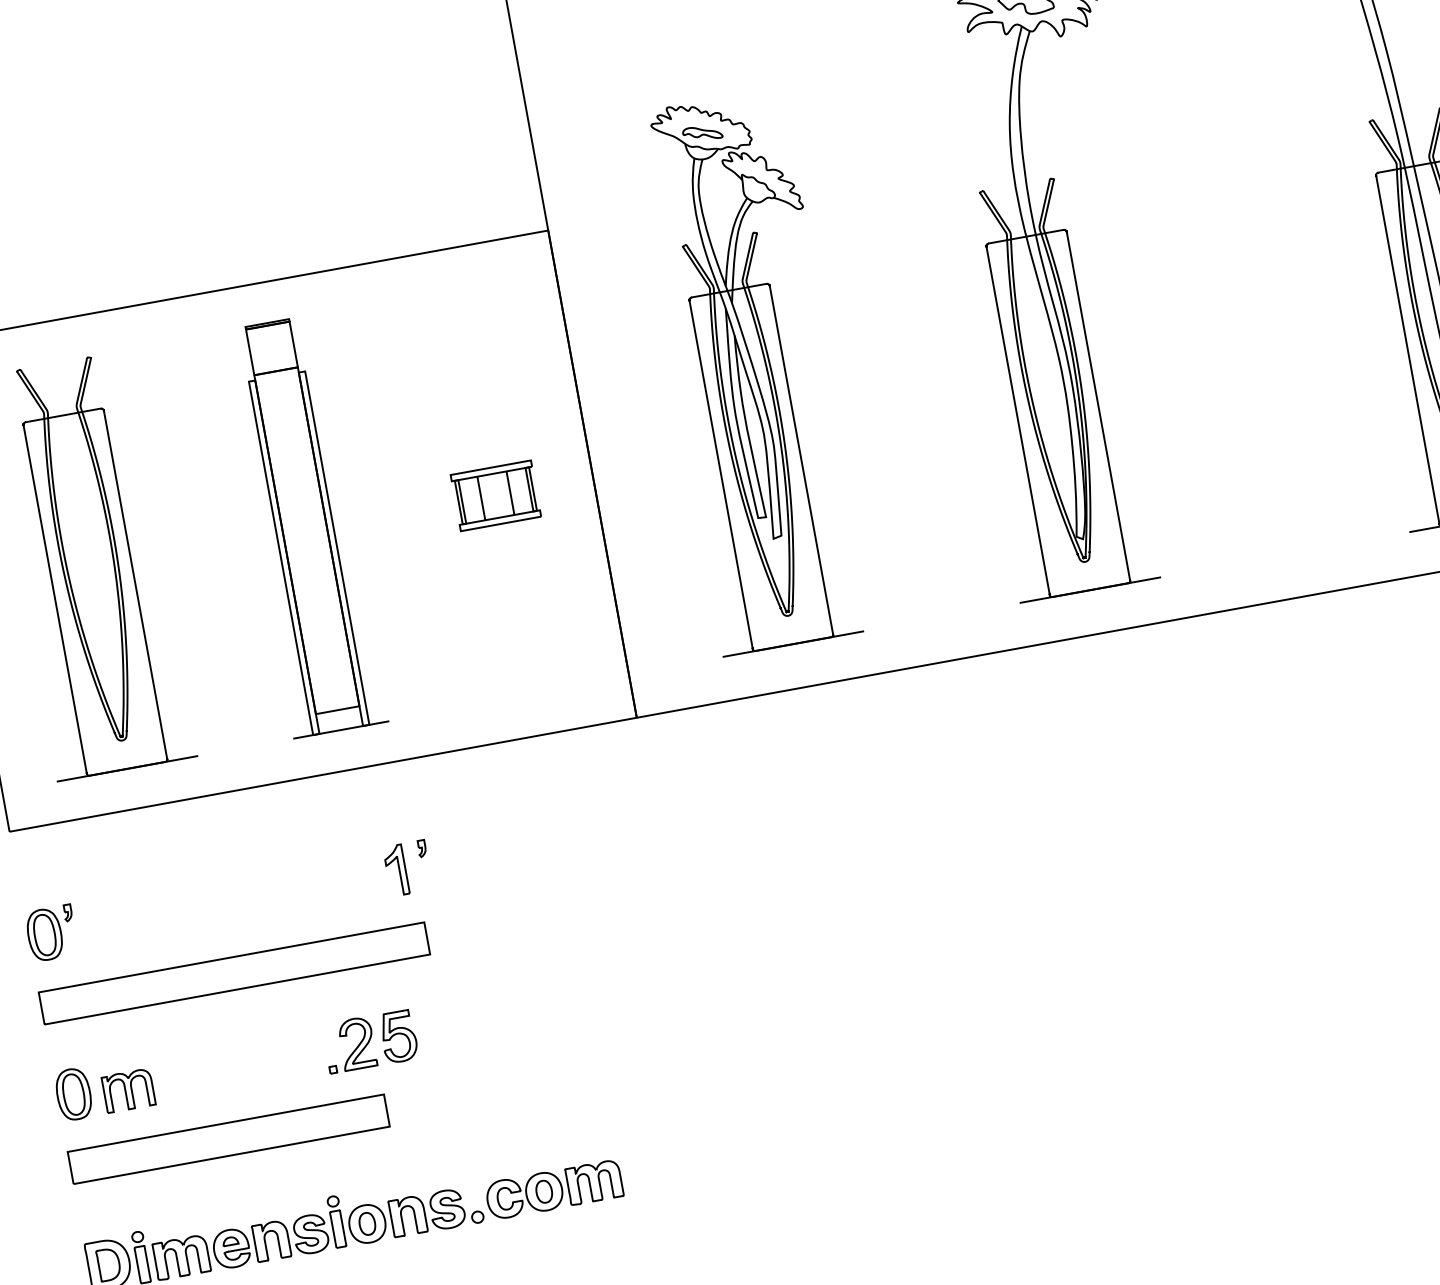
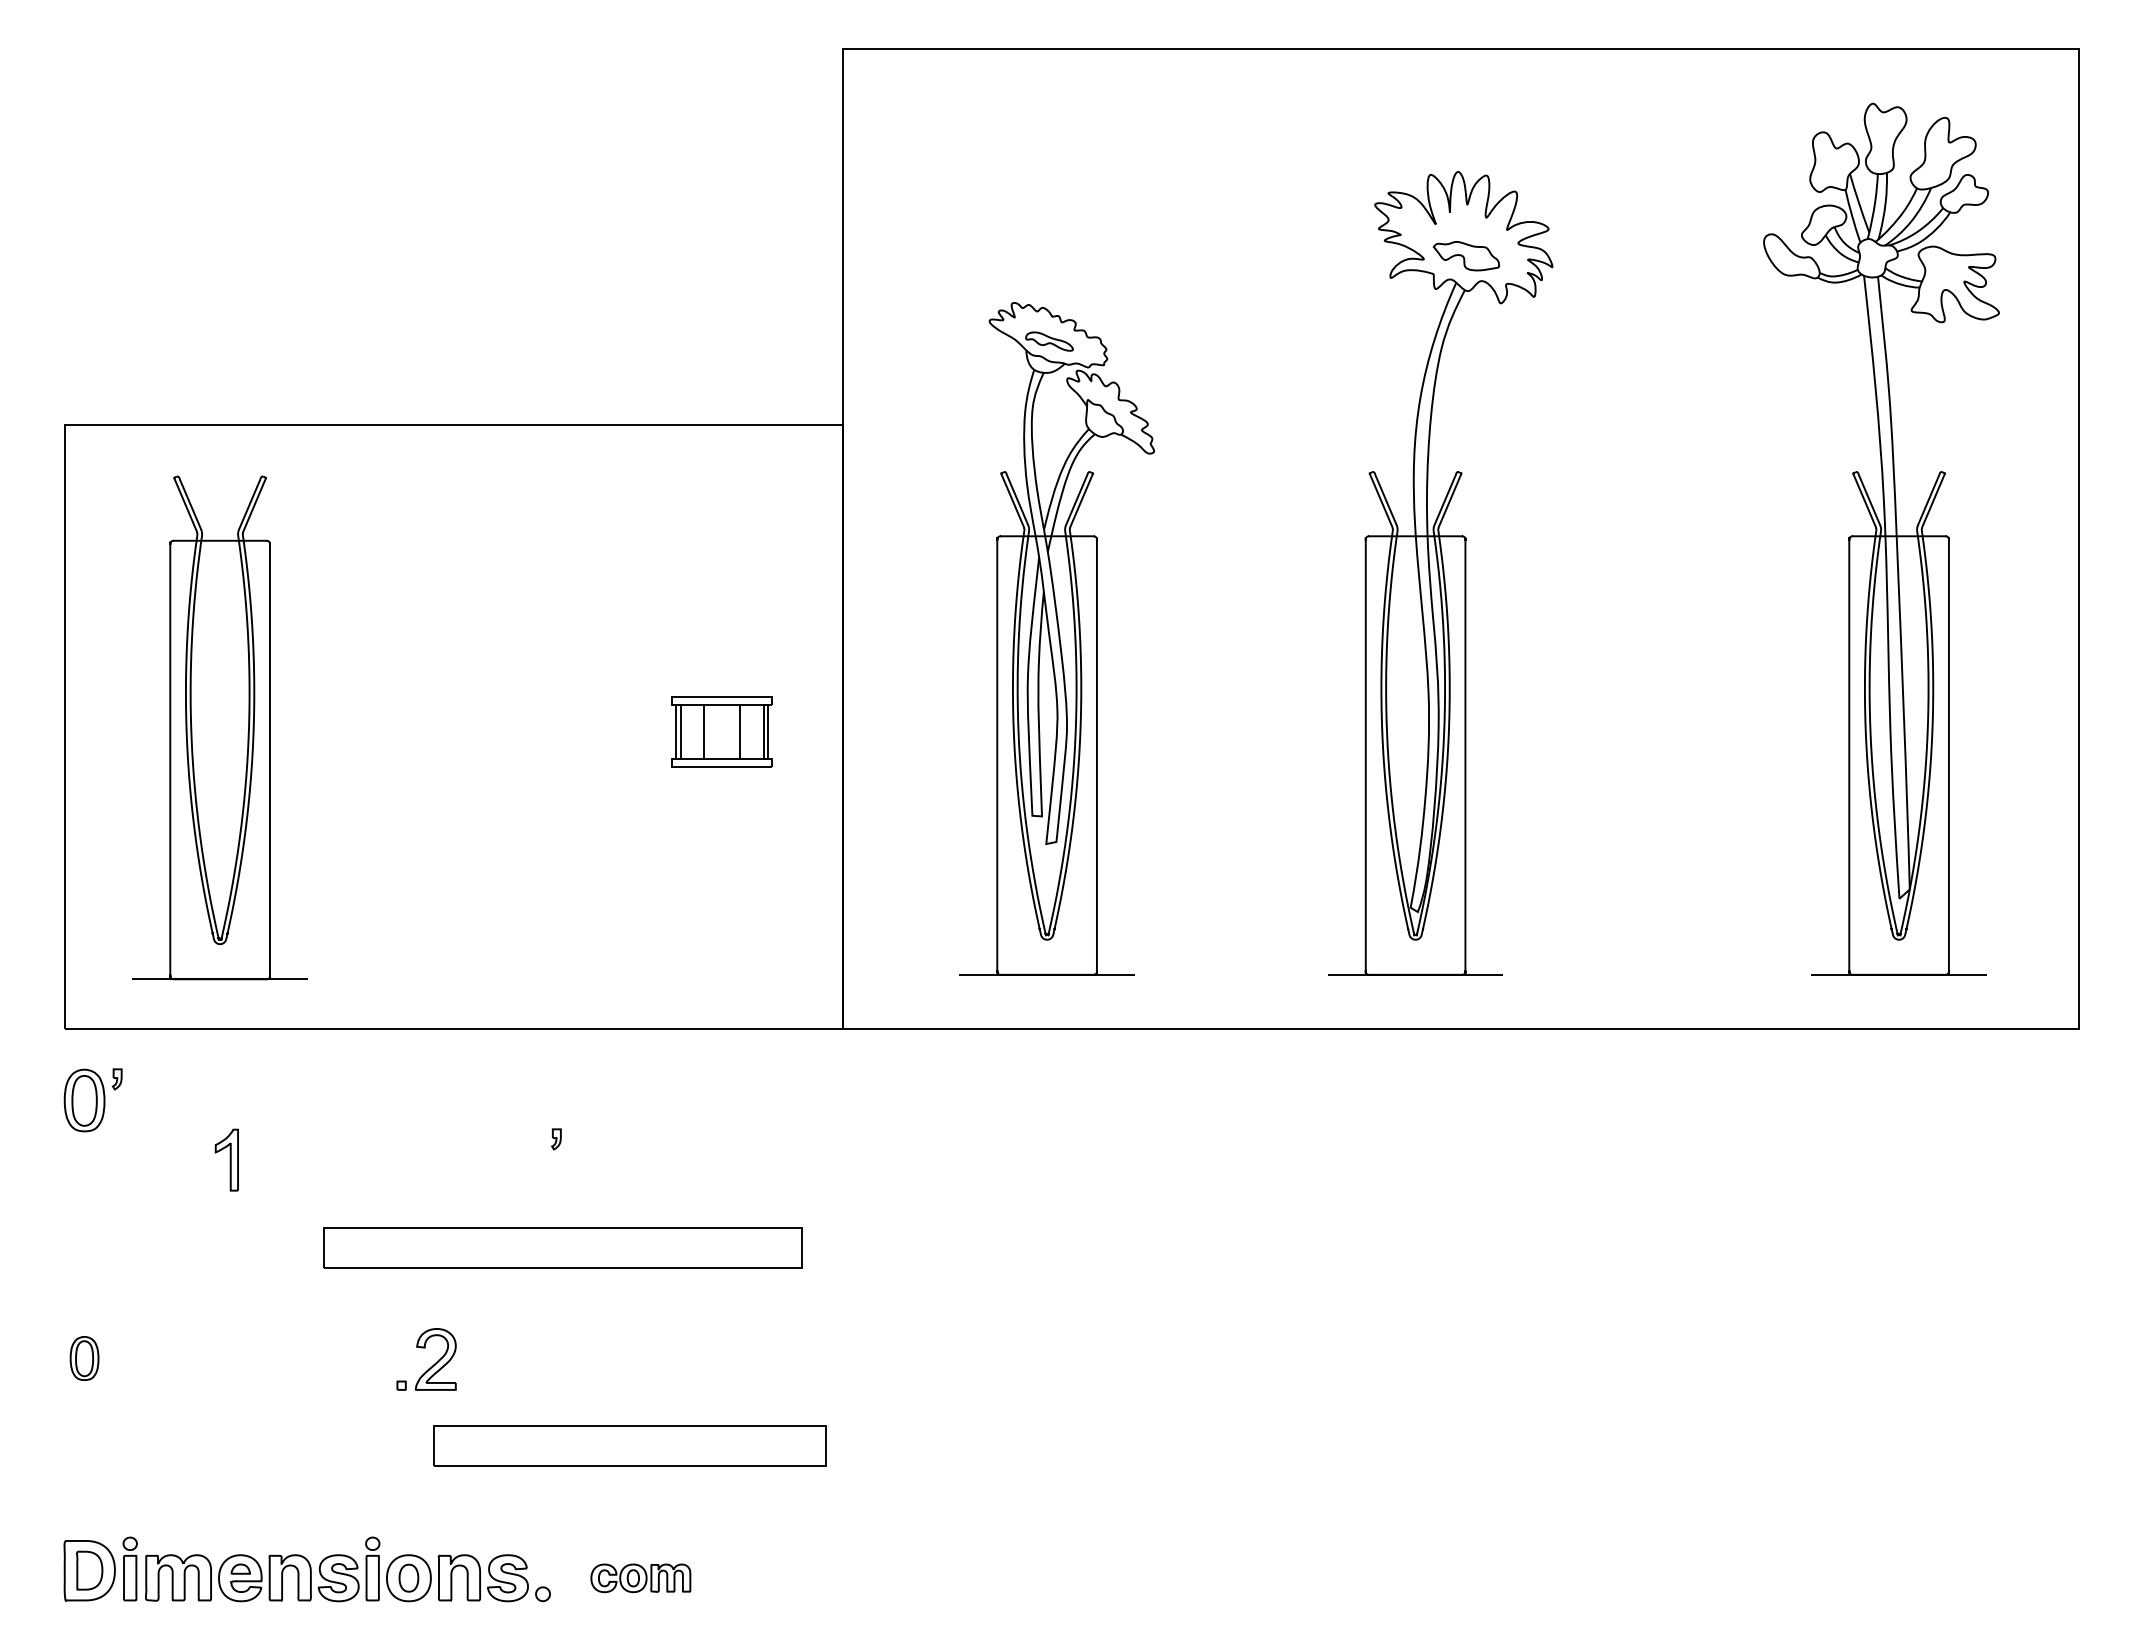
part: (304, 526) -> (485, 726), removed
part: (395, 870) -> (226, 1159), moved
part: (51, 933) -> (92, 1100), moved
part: (233, 972) -> (562, 1247), moved
part: (398, 1036) -> (487, 1360), removed
part: (127, 1090) -> (150, 1365), removed
part: (73, 1094) -> (84, 1358), size x0.7
part: (228, 1138) -> (629, 1445), moved
part: (554, 1190) -> (640, 1578), size x0.6

